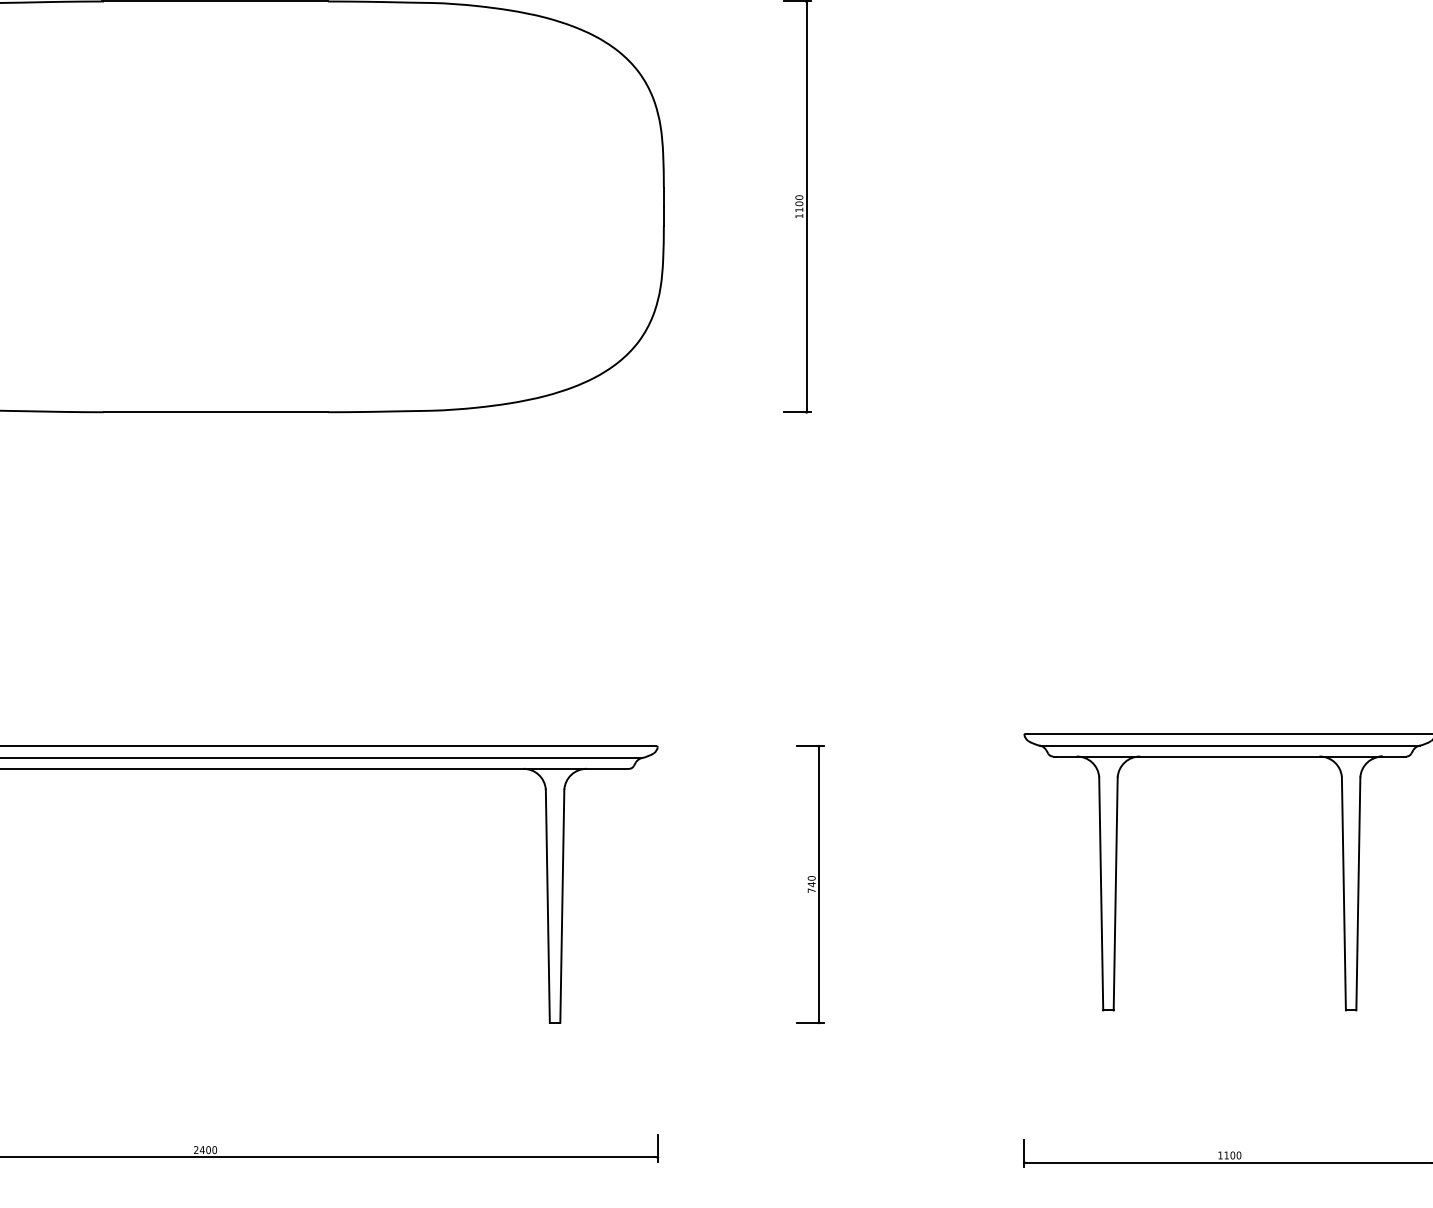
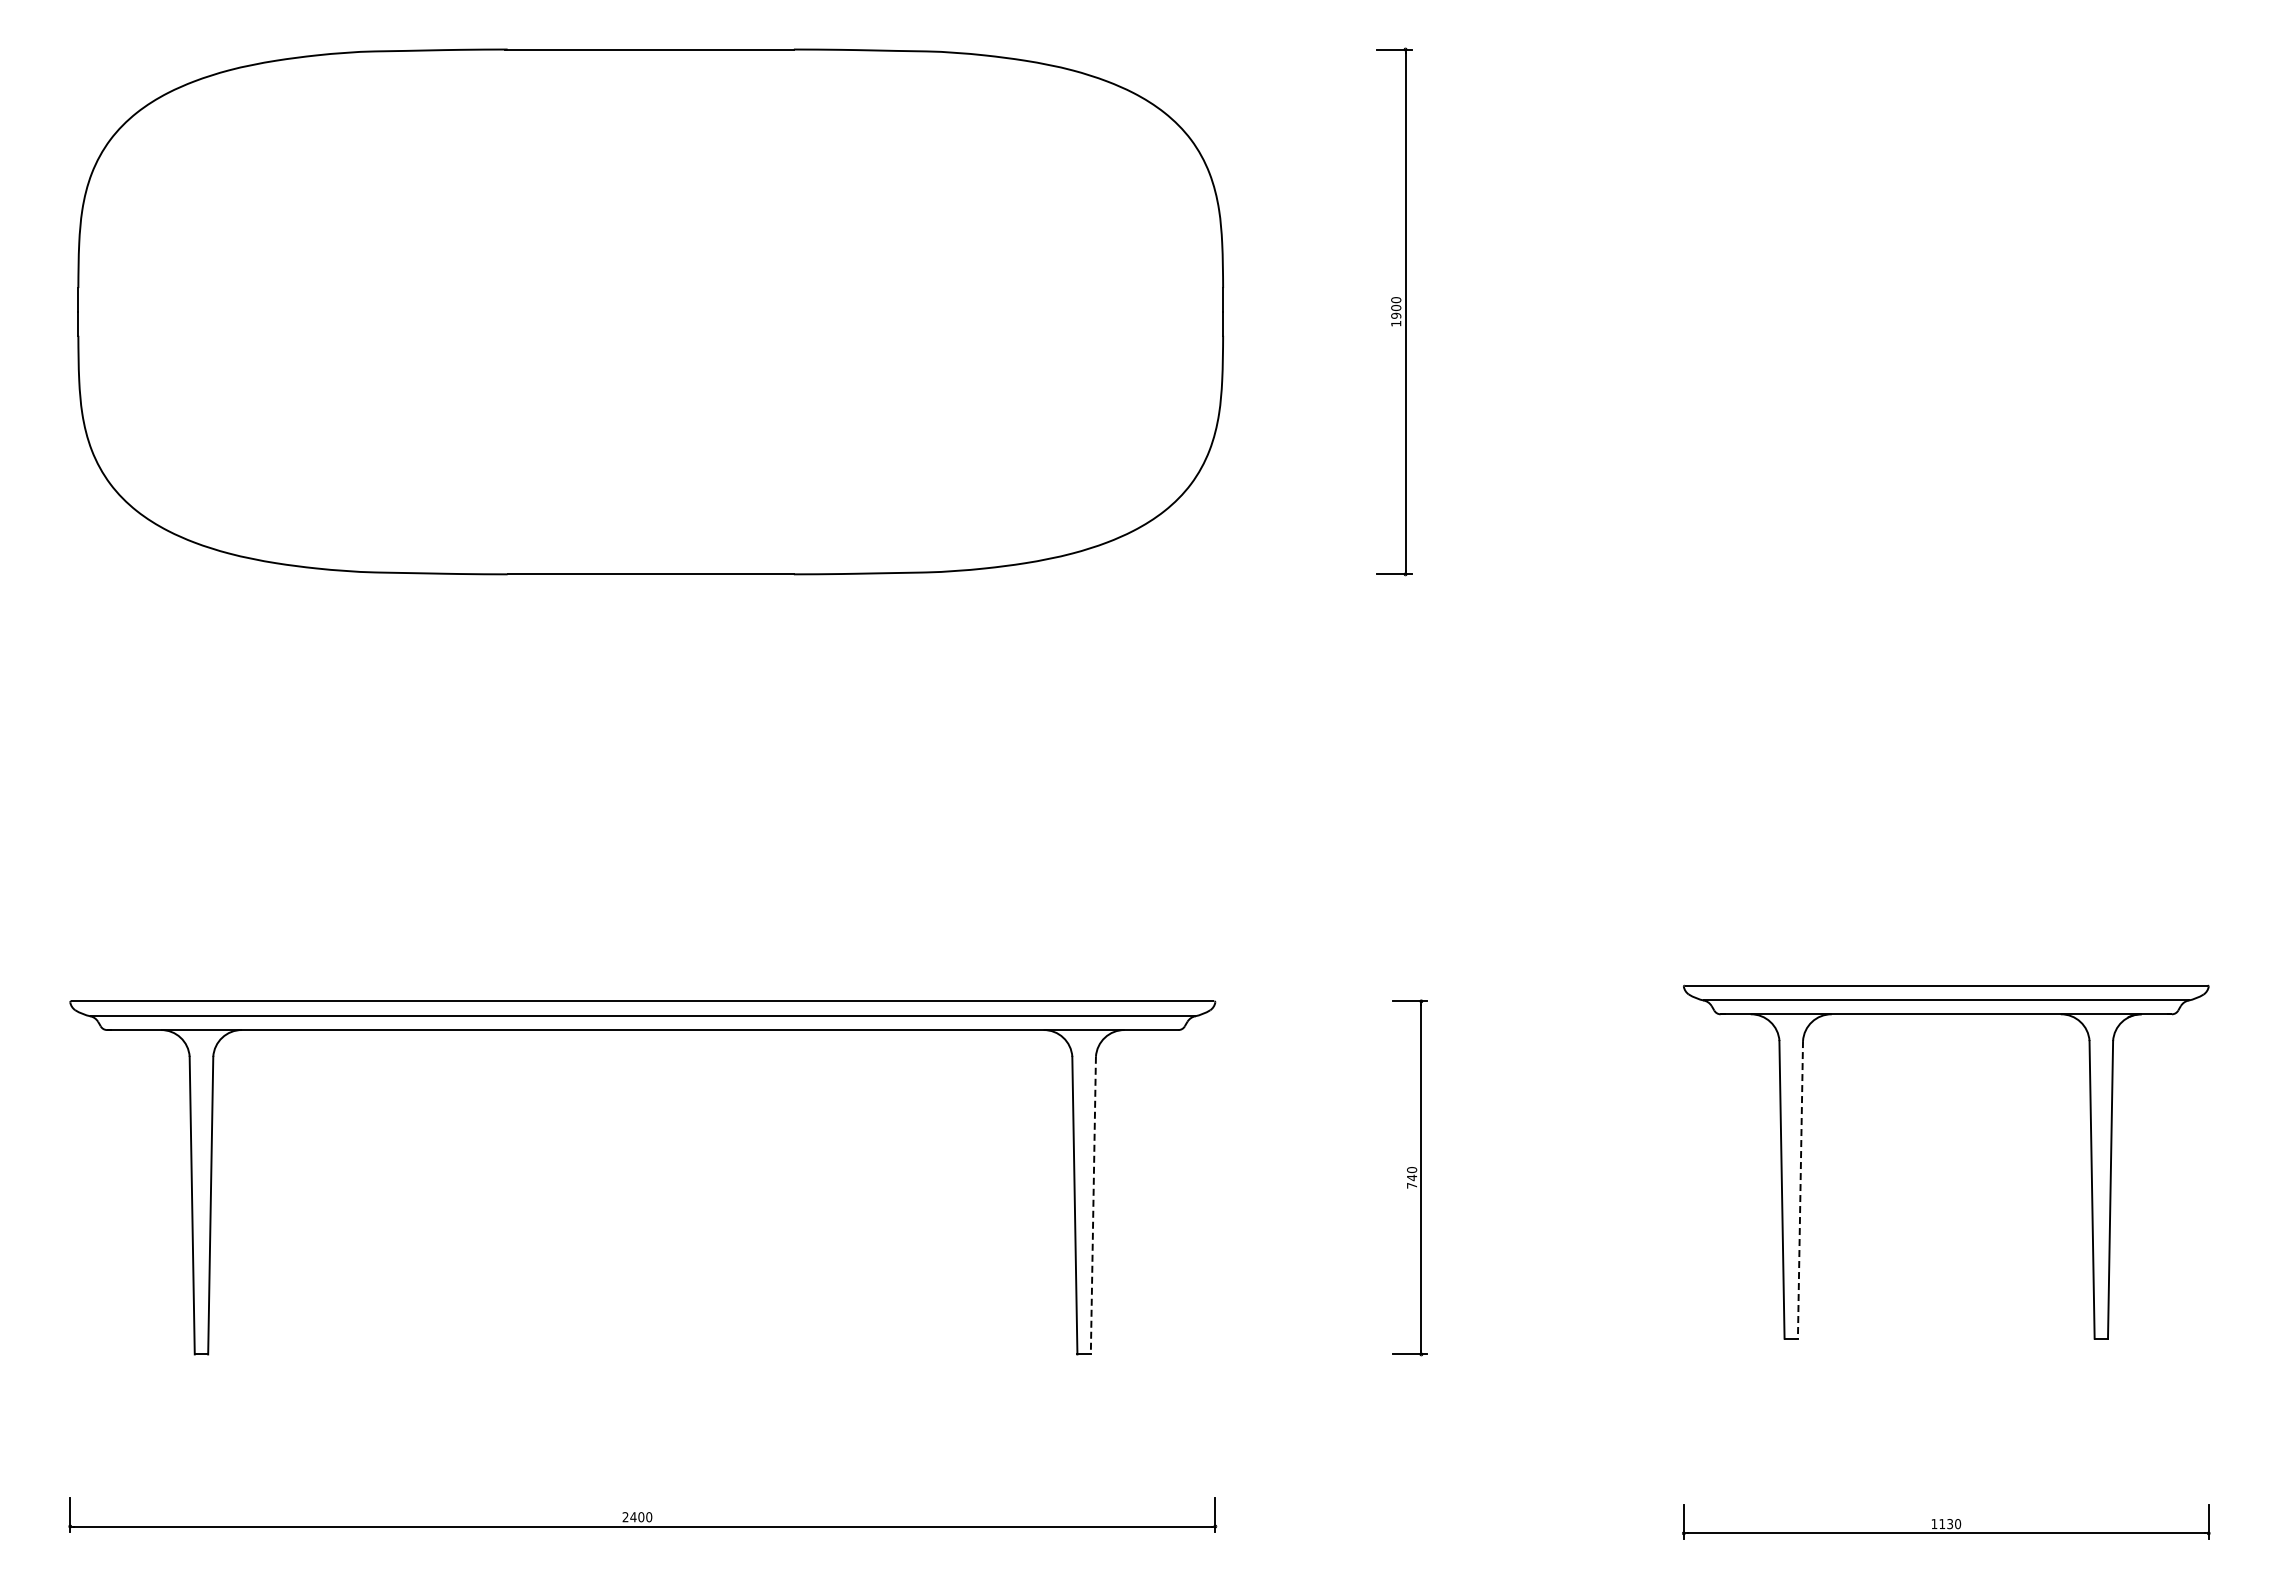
text: (799, 209) -> (1396, 315), 1100 -> 1900
line: (1115, 893) -> (1800, 1189), solid -> dashed
line: (562, 906) -> (1093, 1205), solid -> dashed
text: (1233, 1155) -> (1950, 1524), 1100 -> 1130

